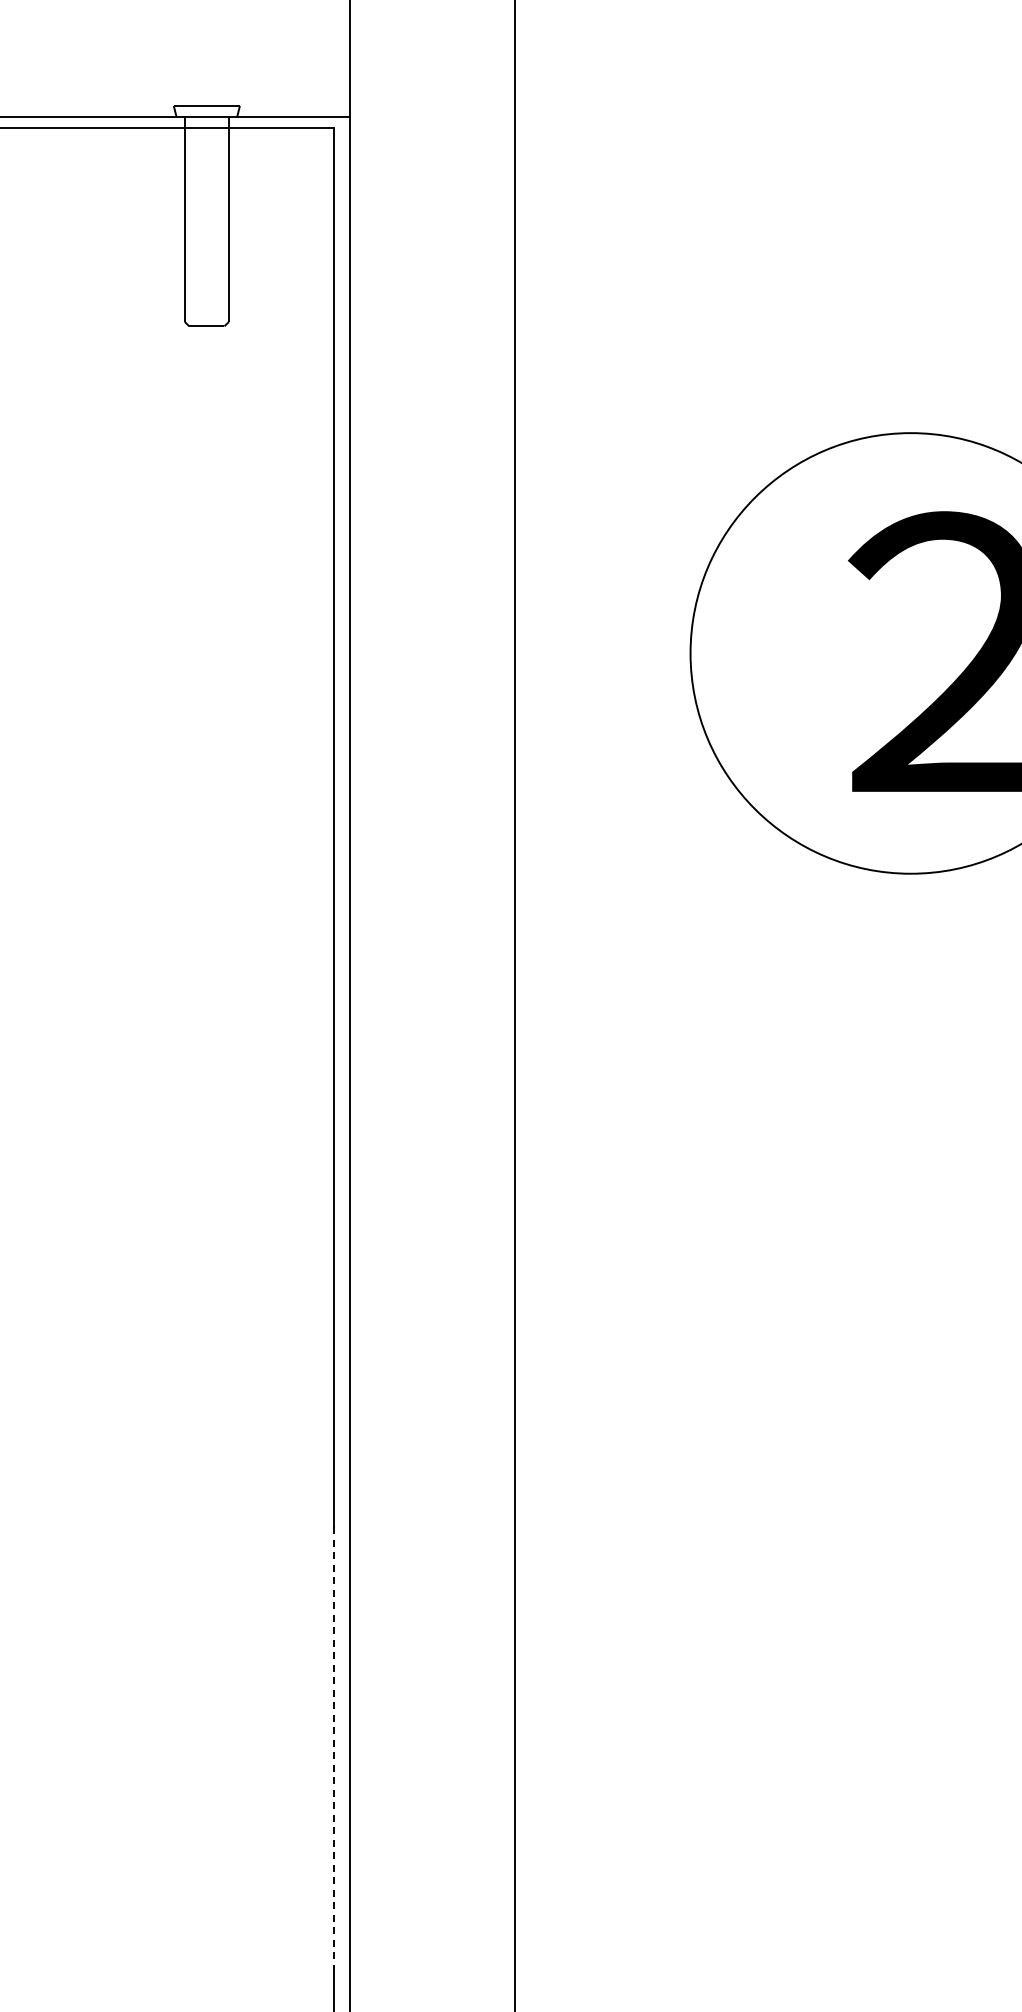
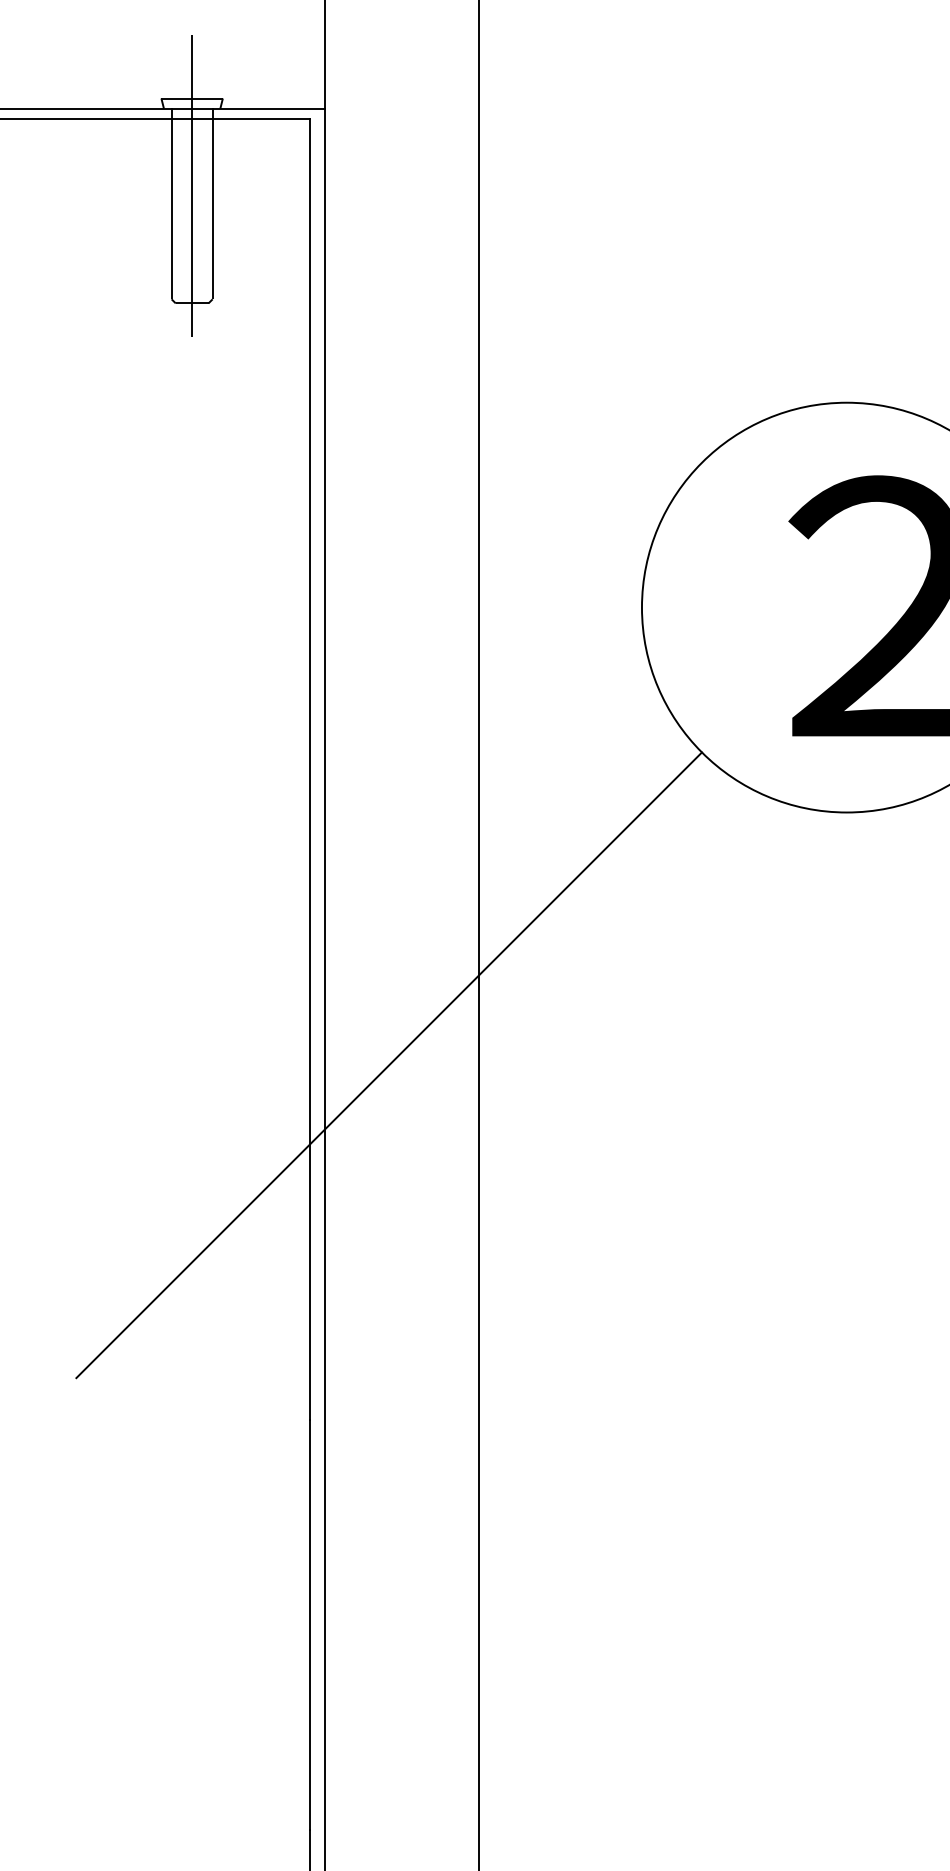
line: (206, 199) -> (191, 185), added
line: (418, 1145) -> (388, 1065), added
line: (333, 1747) -> (309, 1625), dashed -> solid

